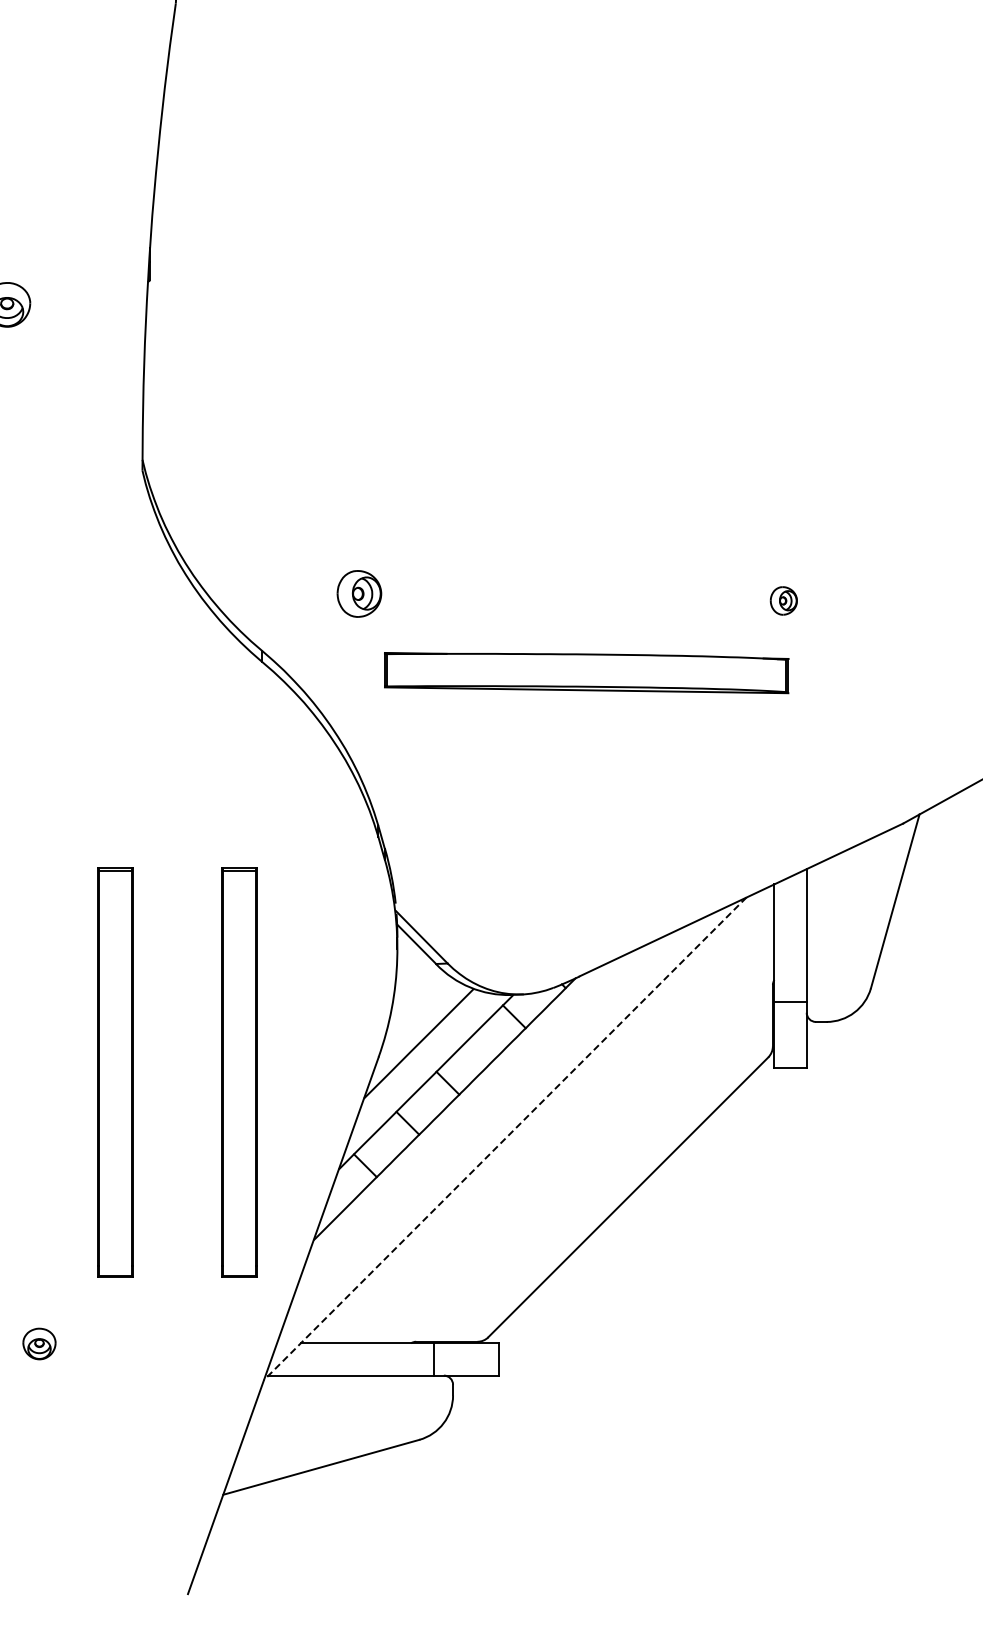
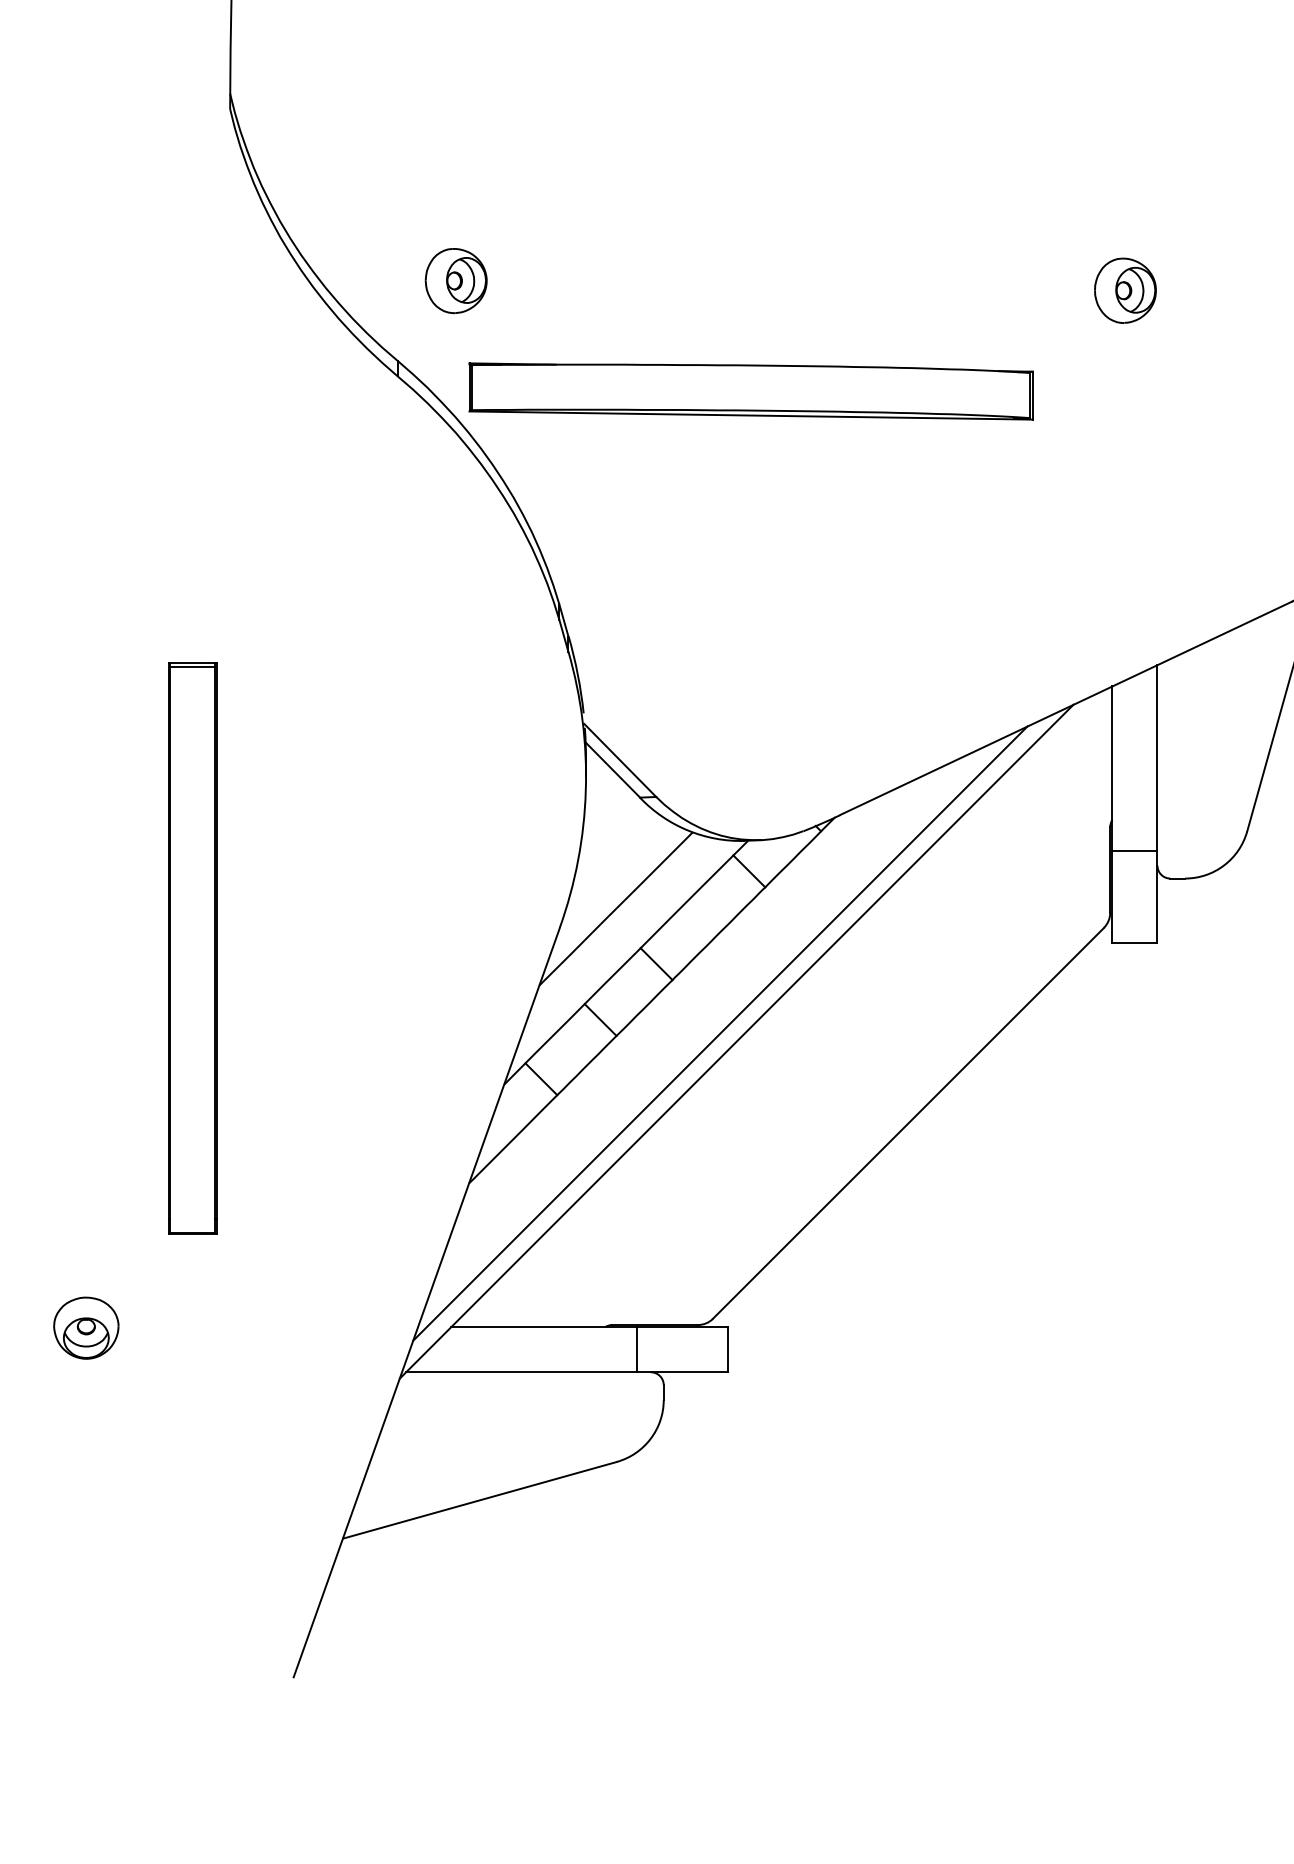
part: (359, 593) -> (456, 280), moved
part: (783, 600) -> (1125, 290), size x1.67
part: (586, 673) -> (750, 392), moved
part: (239, 1072) -> (365, 949), removed
line: (493, 1132) -> (720, 1032), added
line: (505, 1139) -> (736, 1042), dashed -> solid
part: (39, 1343) -> (86, 1327), size x1.43

